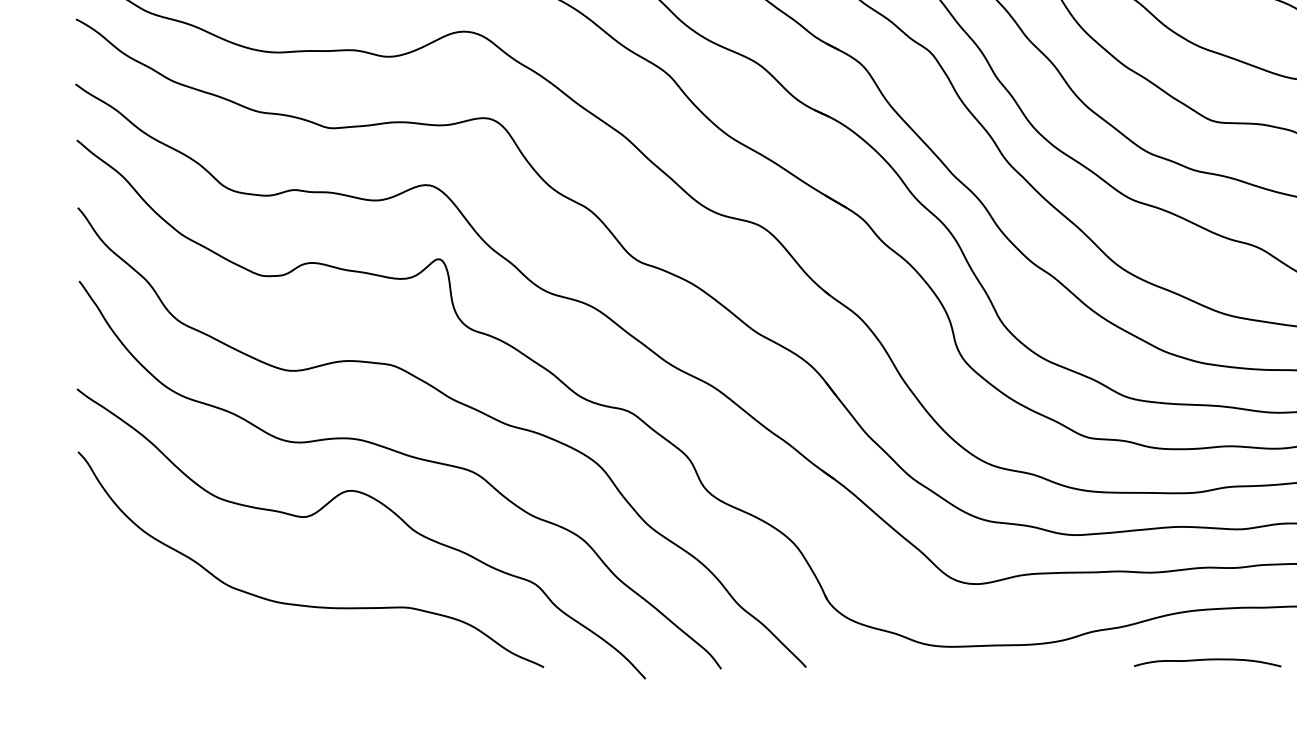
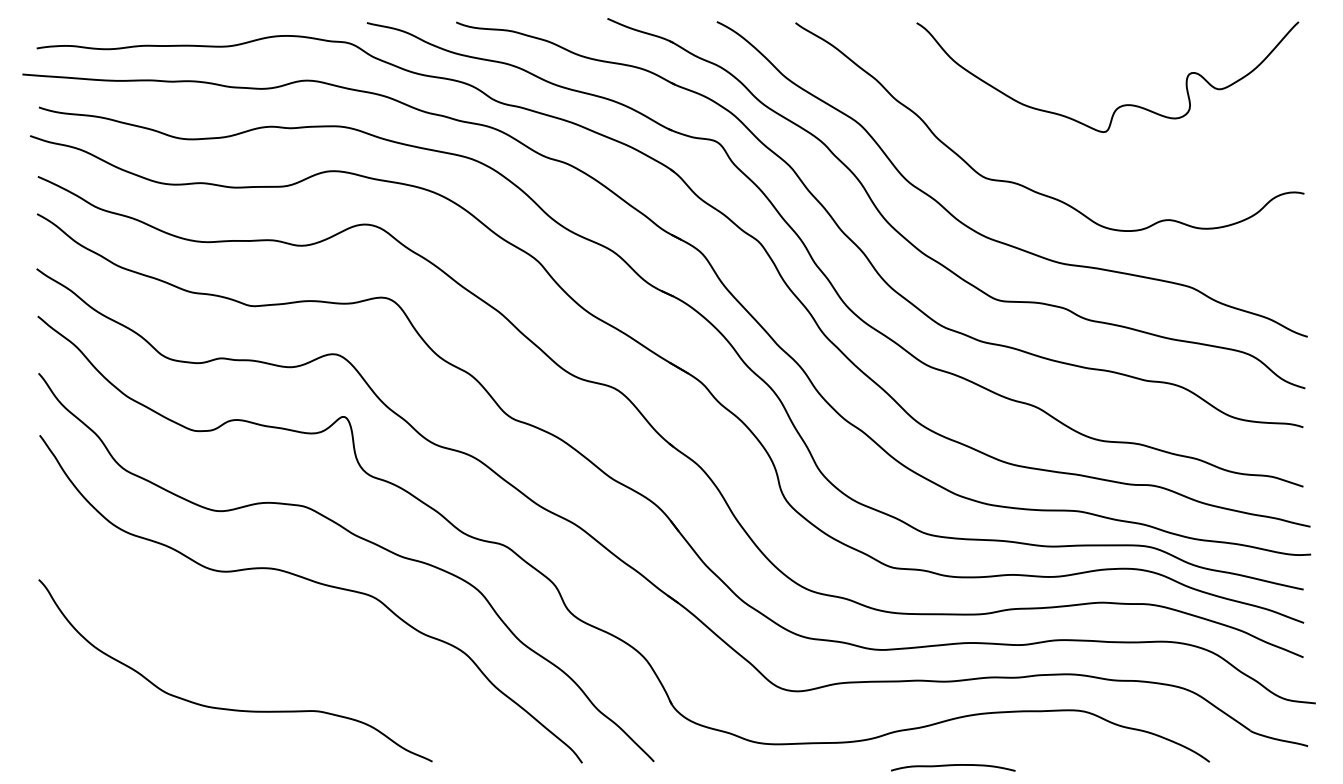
curve: (379, 503) -> (293, 623), removed
curve: (1207, 660) -> (953, 765), moved

